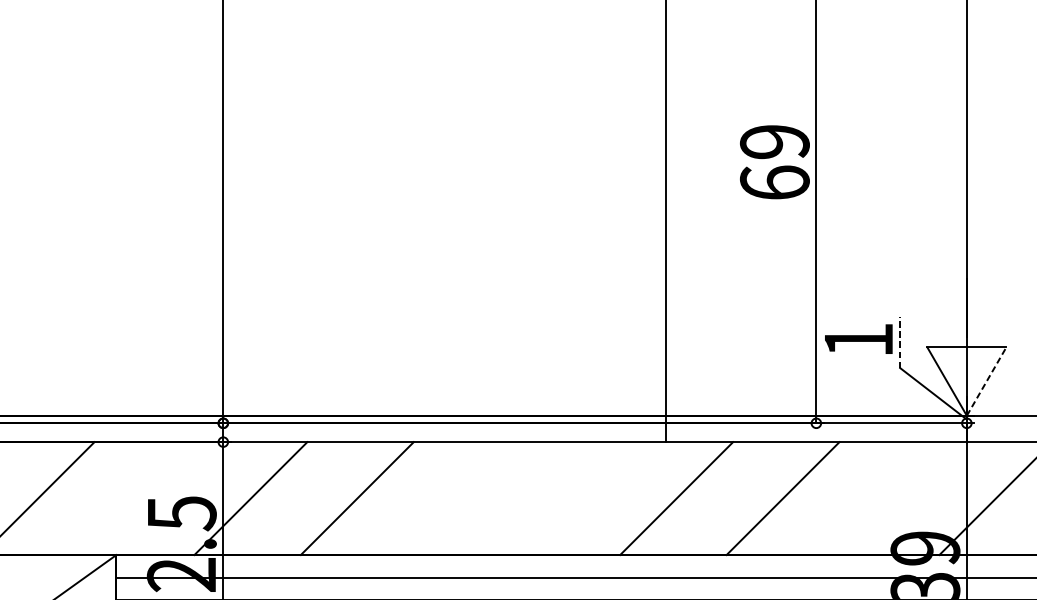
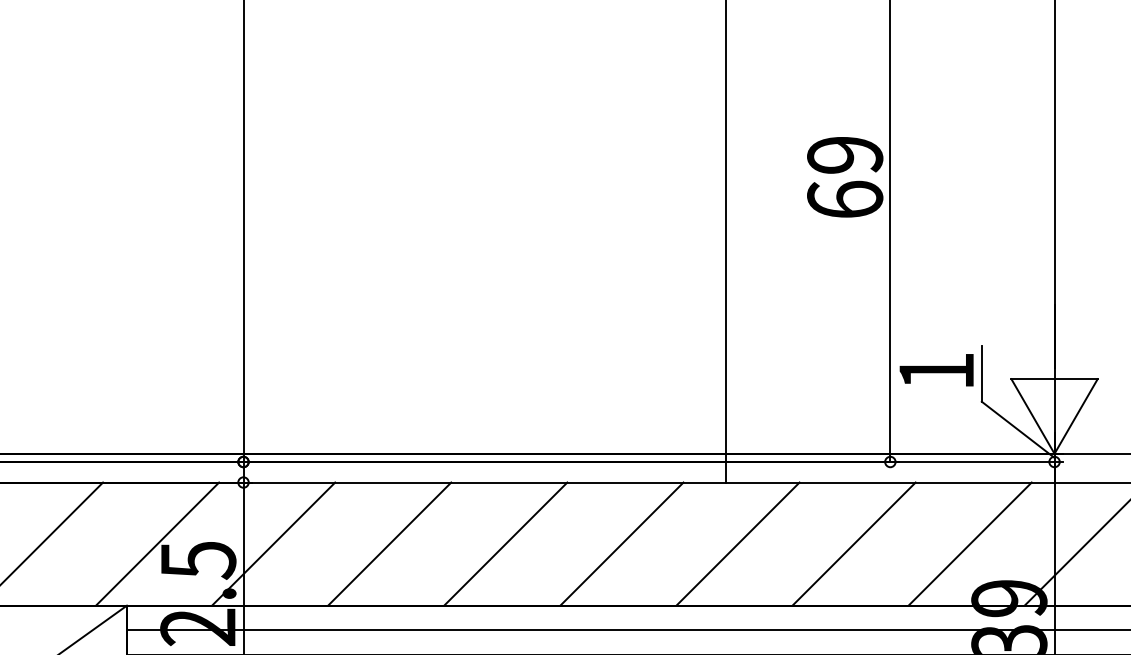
line: (899, 342) -> (981, 373), dashed -> solid
line: (986, 381) -> (1076, 416), dashed -> solid
line: (144, 498) -> (157, 543), added
line: (463, 498) -> (505, 543), added
line: (569, 498) -> (621, 543), added
line: (888, 498) -> (969, 543), added

